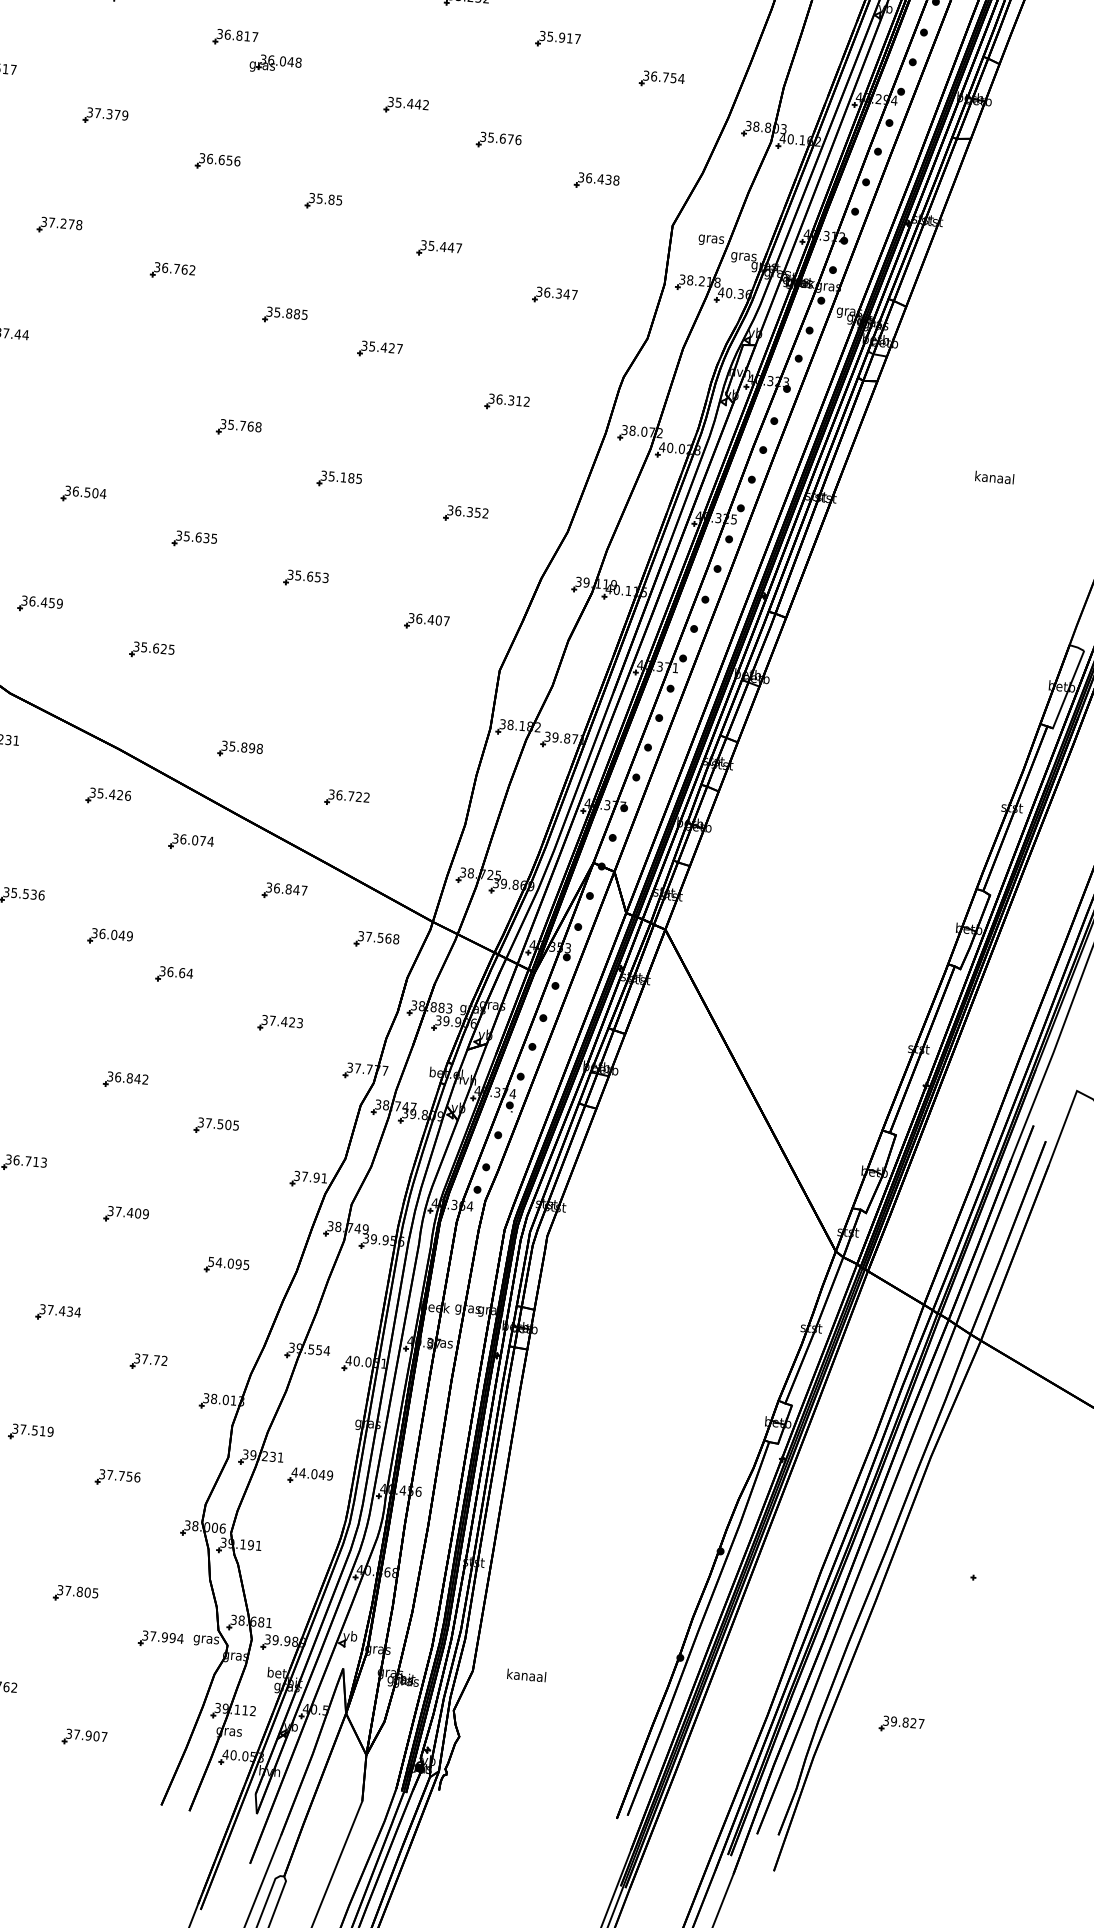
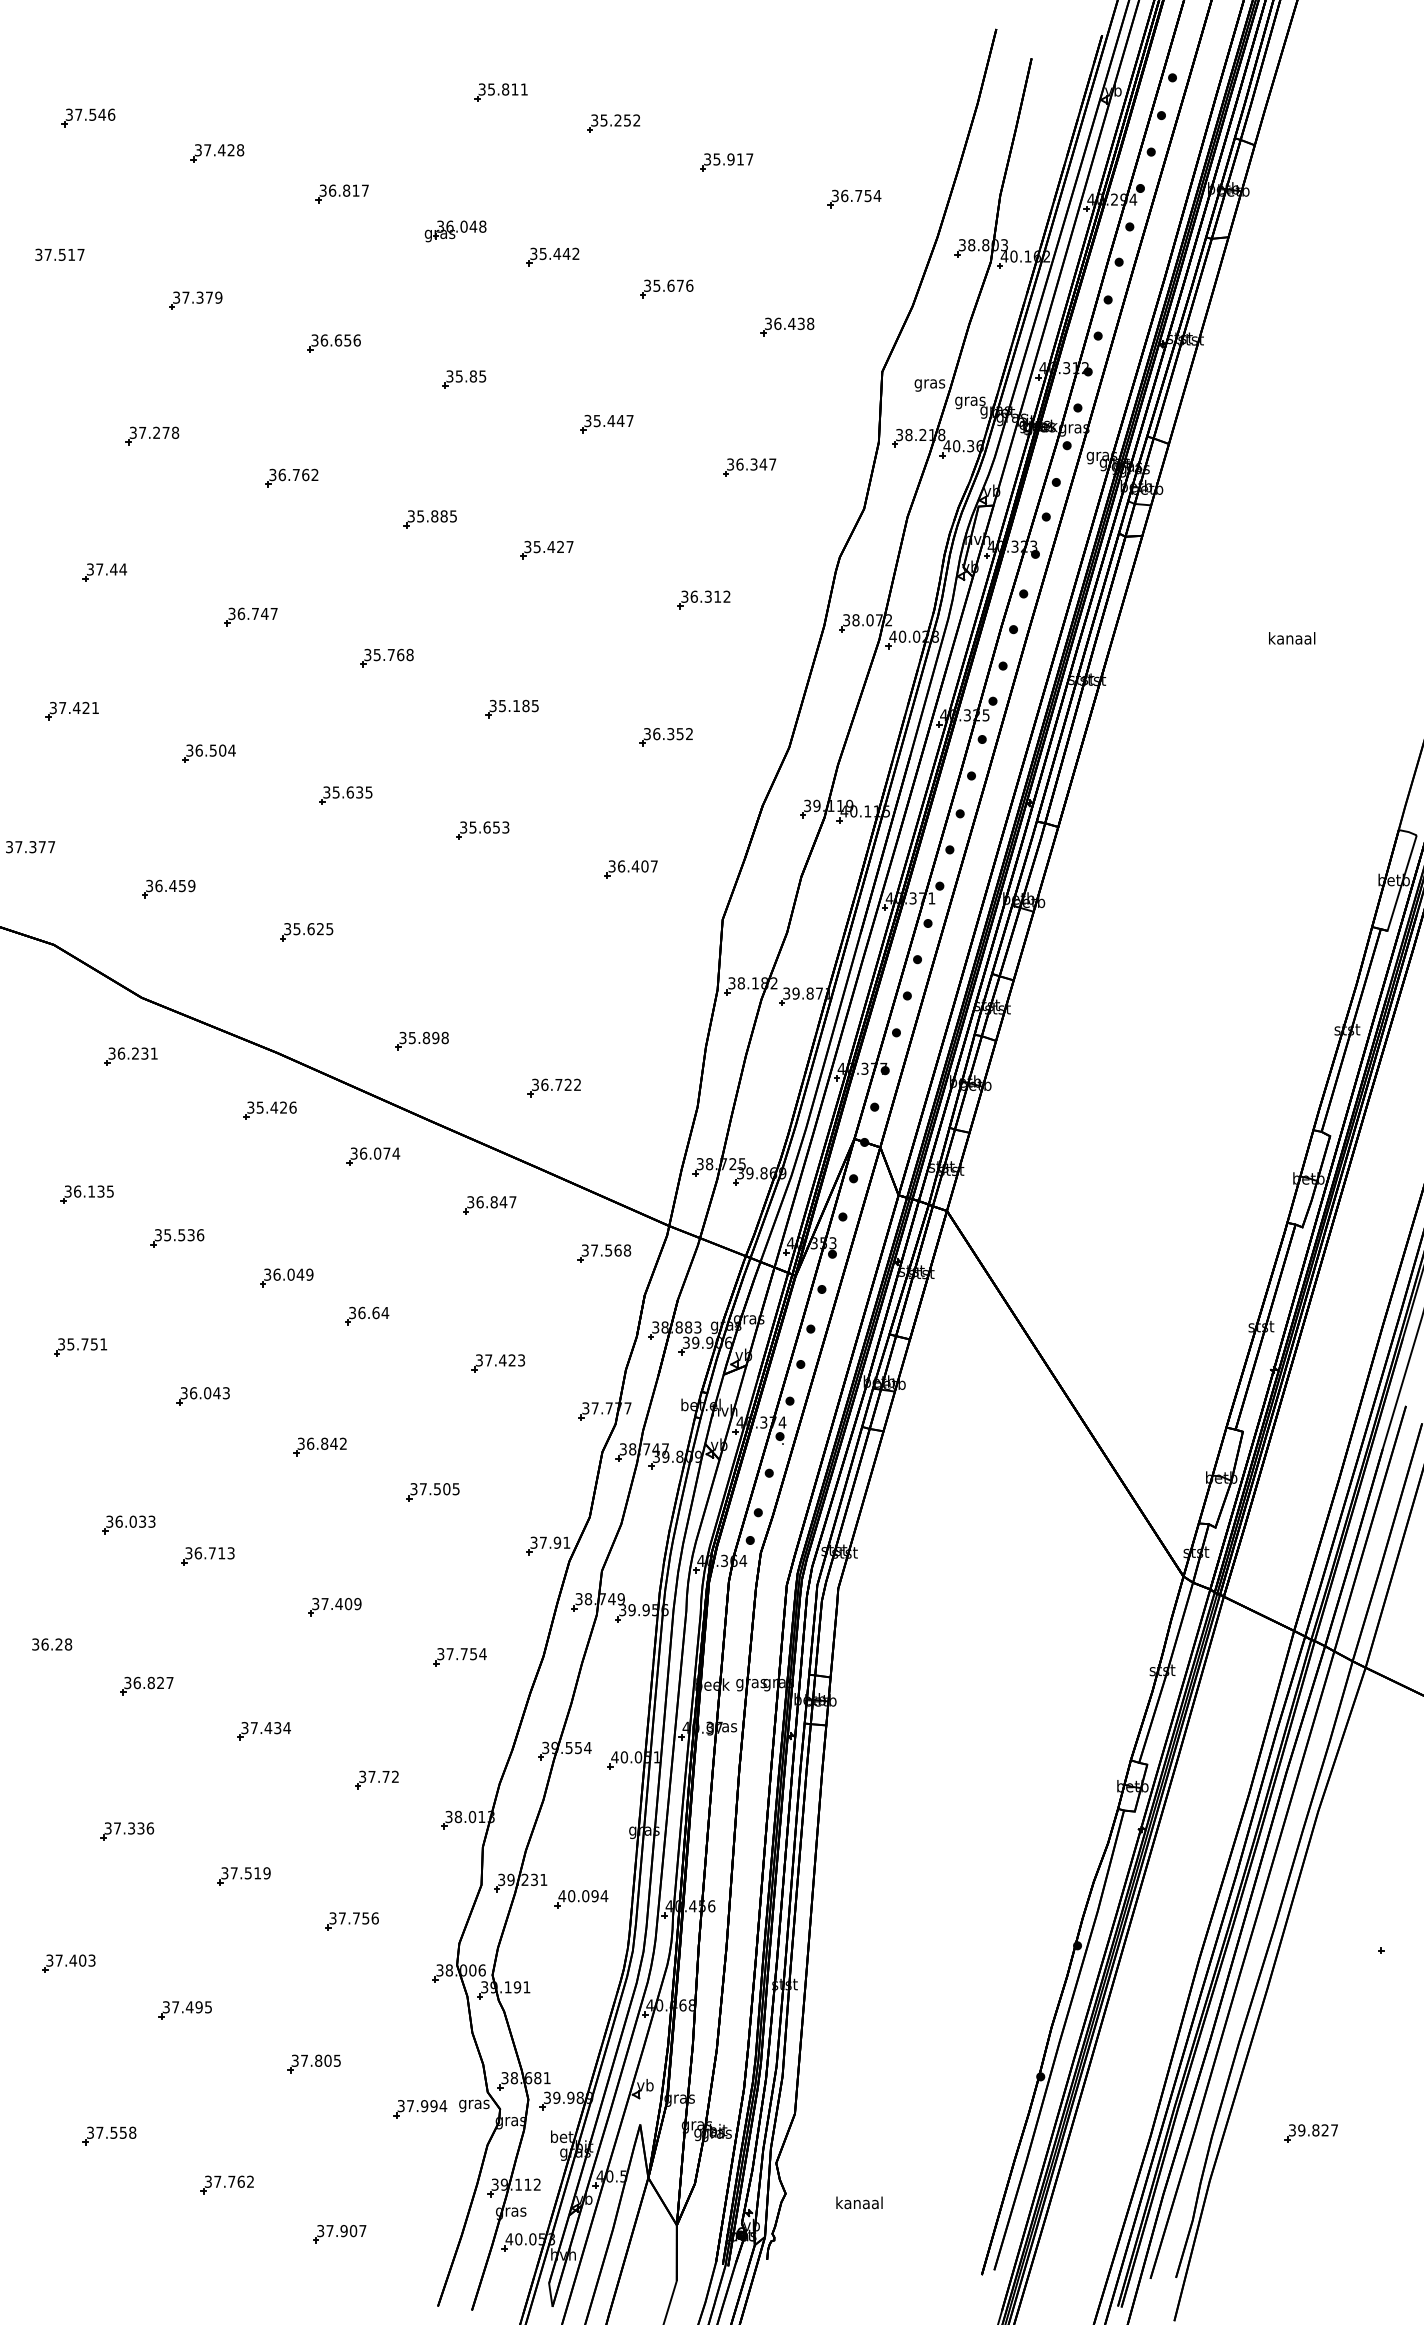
part: (275, 64) -> (455, 231), moved
part: (128, 383) -> (250, 616), added
part: (31, 1029) -> (202, 1396), added
text: (228, 1263) -> (461, 1654), 54.095 -> 37.754
text: (315, 1474) -> (587, 1896), 44.049 -> 40.094
text: (526, 1675) -> (859, 2202), moved

